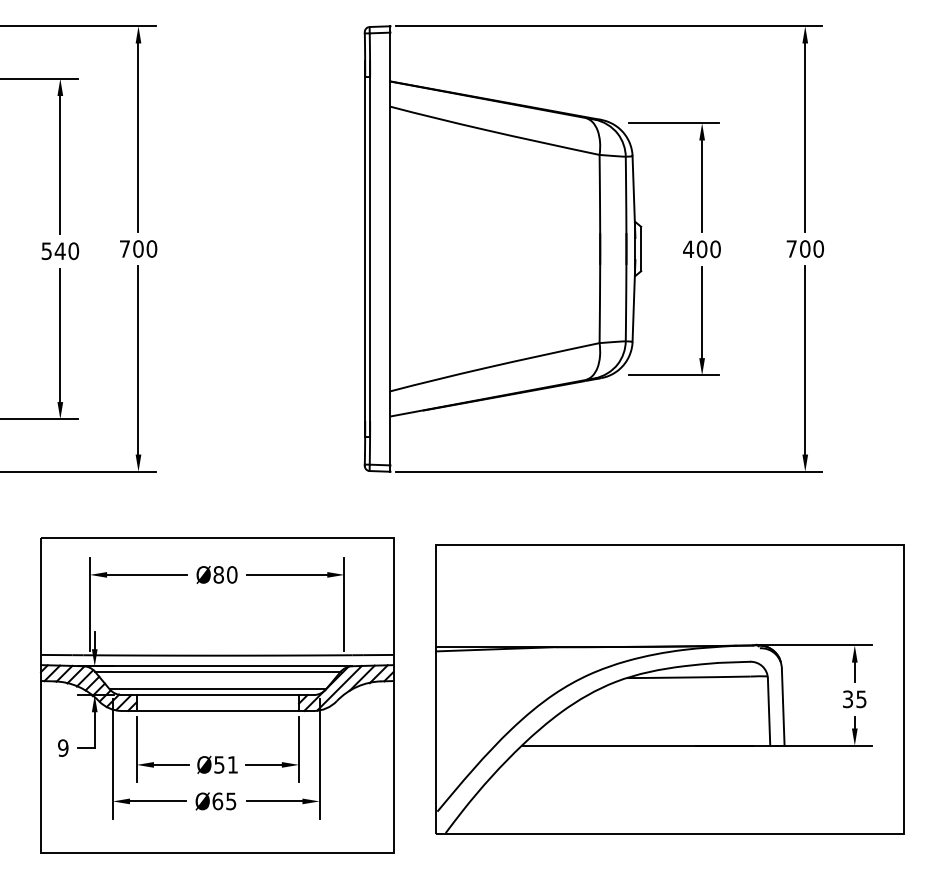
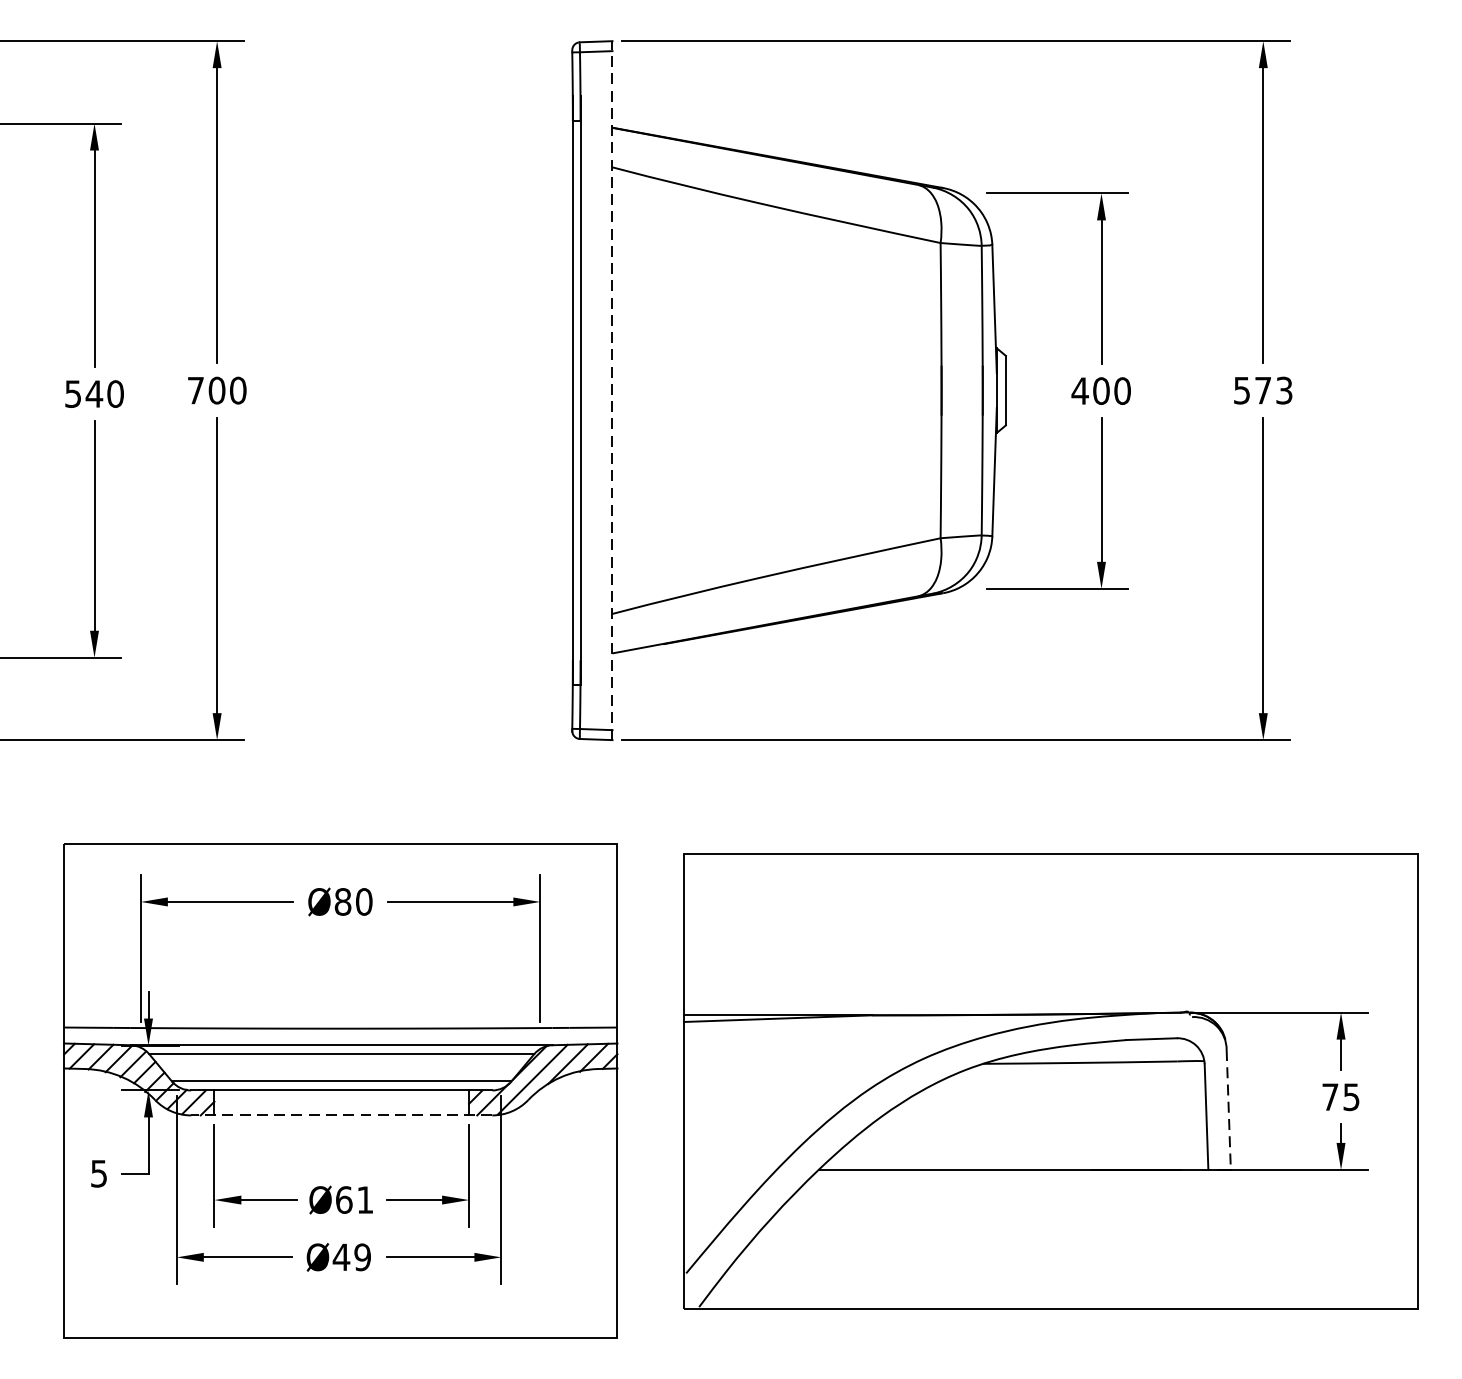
text: (804, 248) -> (1262, 389), 700 -> 573
line: (390, 249) -> (612, 391), solid -> dashed
text: (847, 699) -> (1329, 1097), 35 -> 75
line: (783, 707) -> (1229, 1109), solid -> dashed
line: (217, 710) -> (341, 1114), solid -> dashed
text: (63, 747) -> (99, 1172), 9 -> 5
text: (219, 764) -> (344, 1199), Ø51 -> Ø61
text: (224, 801) -> (352, 1257), Ø65 -> Ø49

